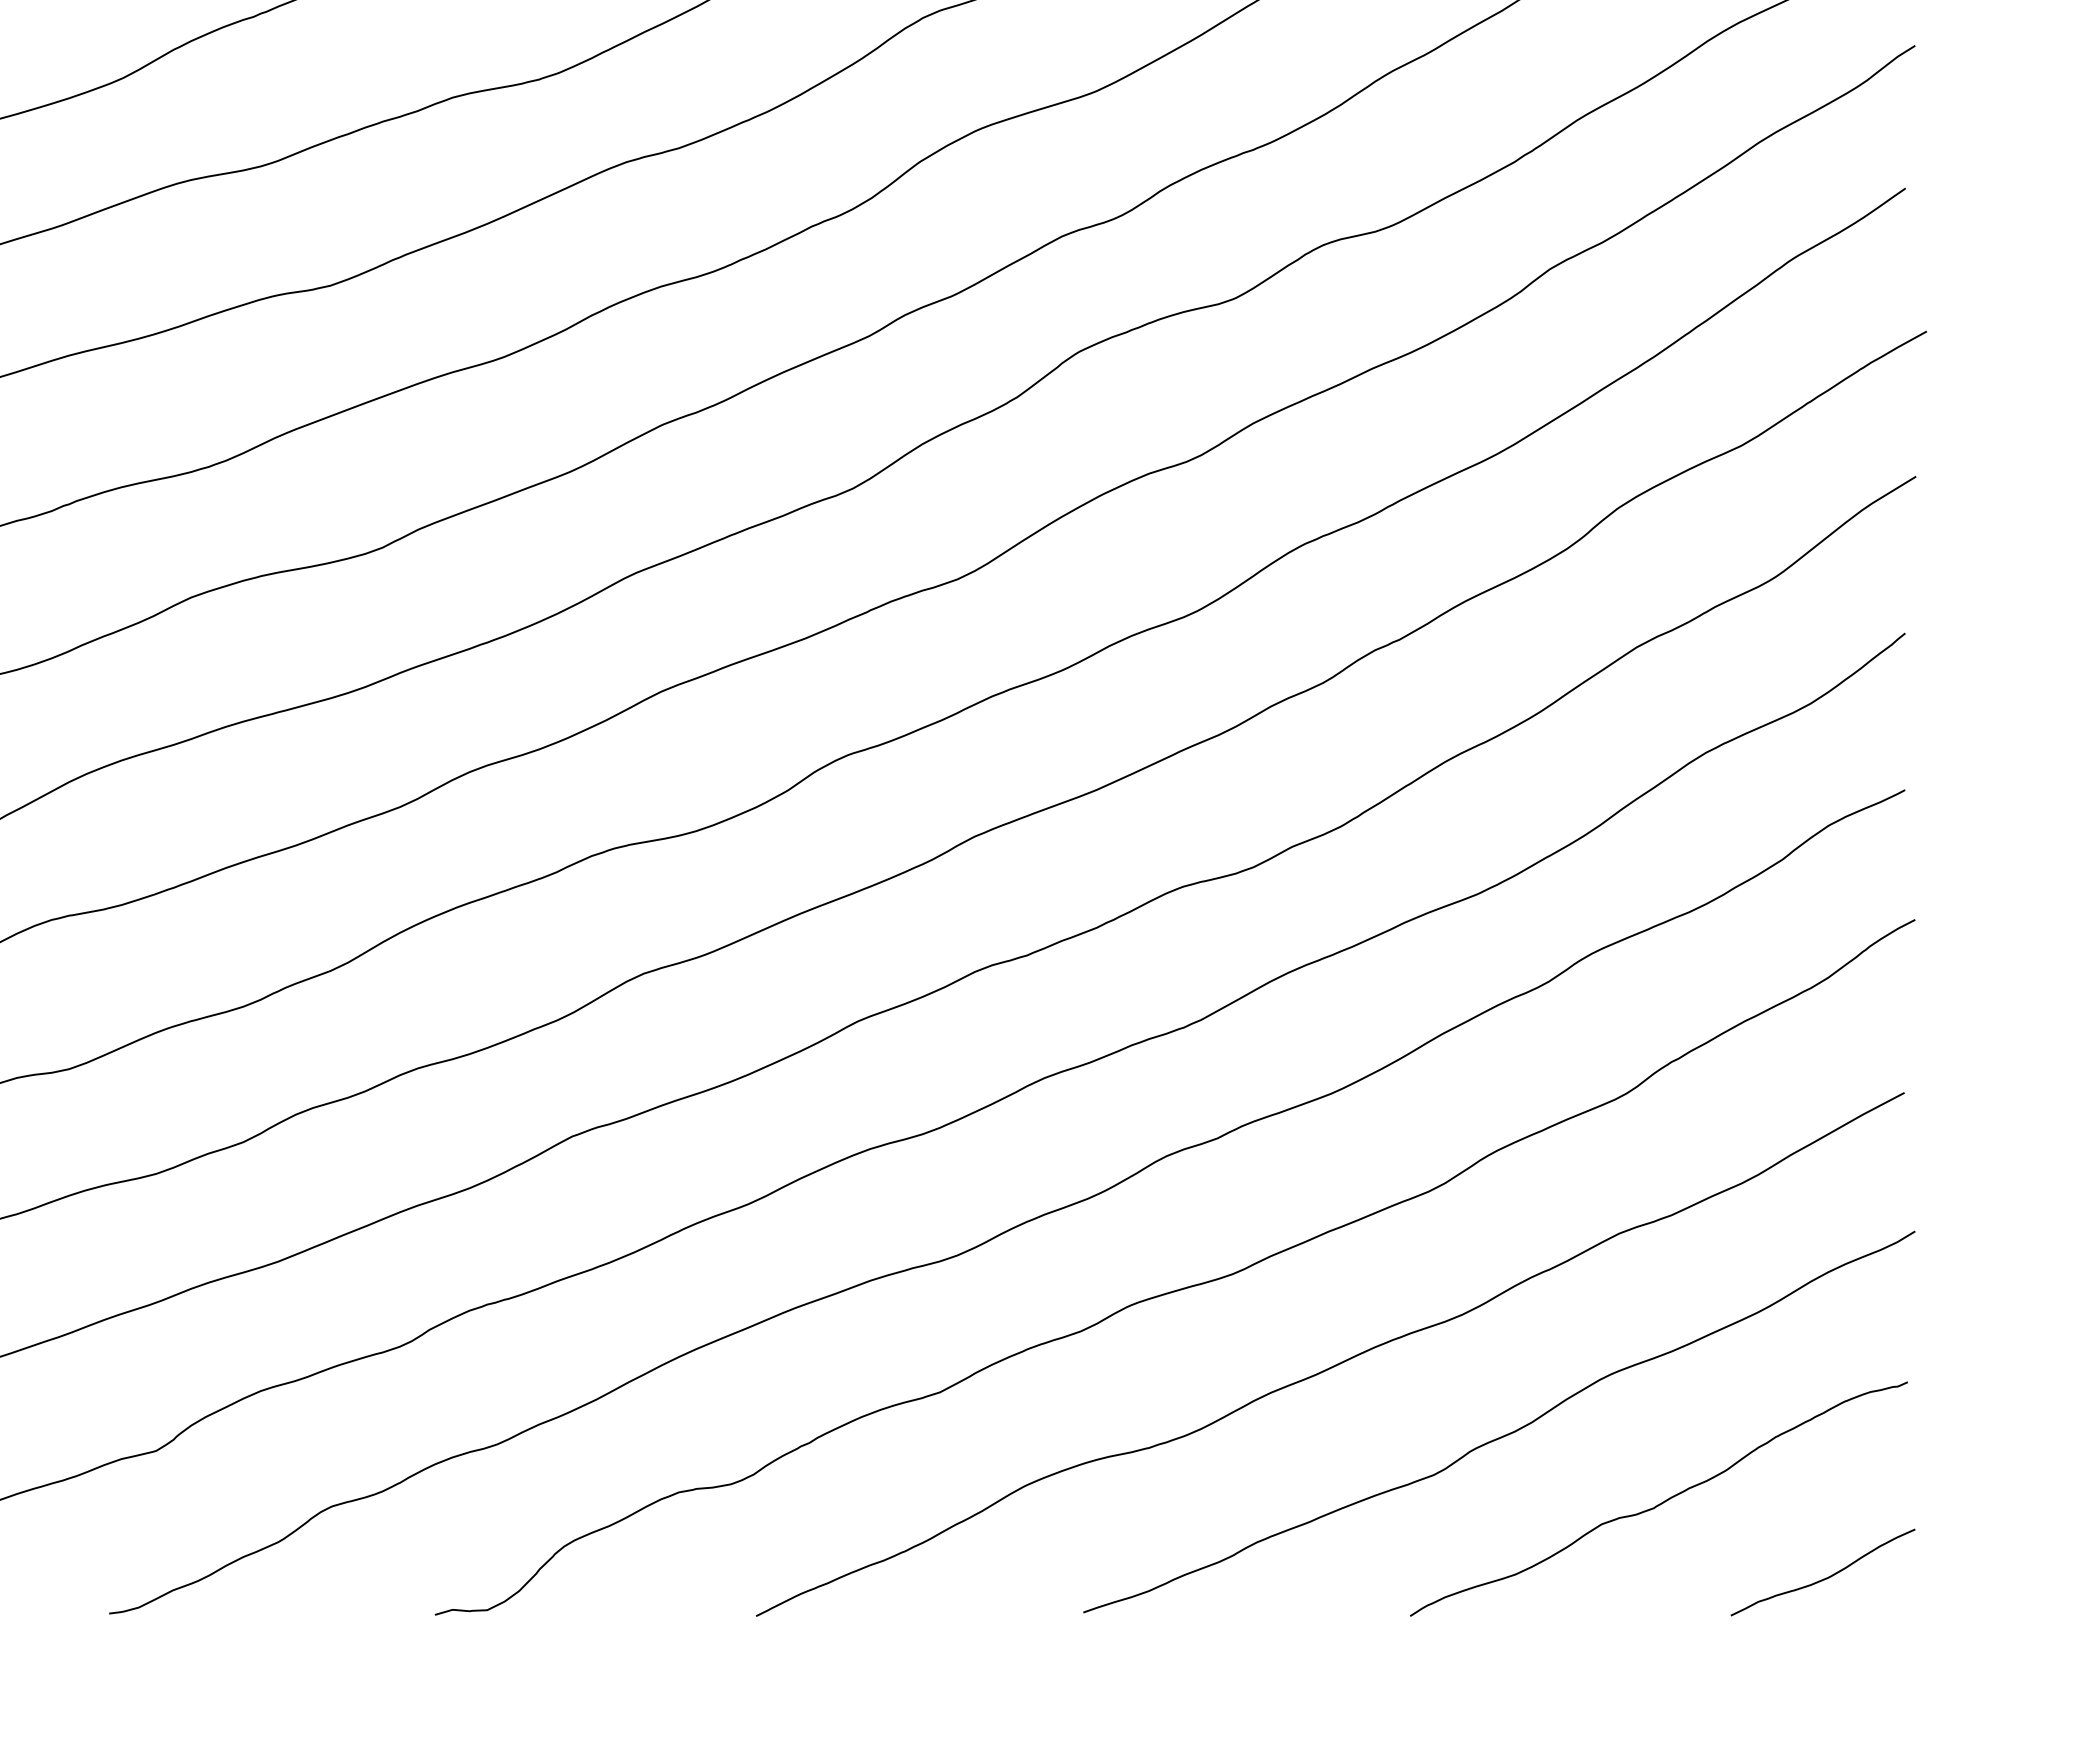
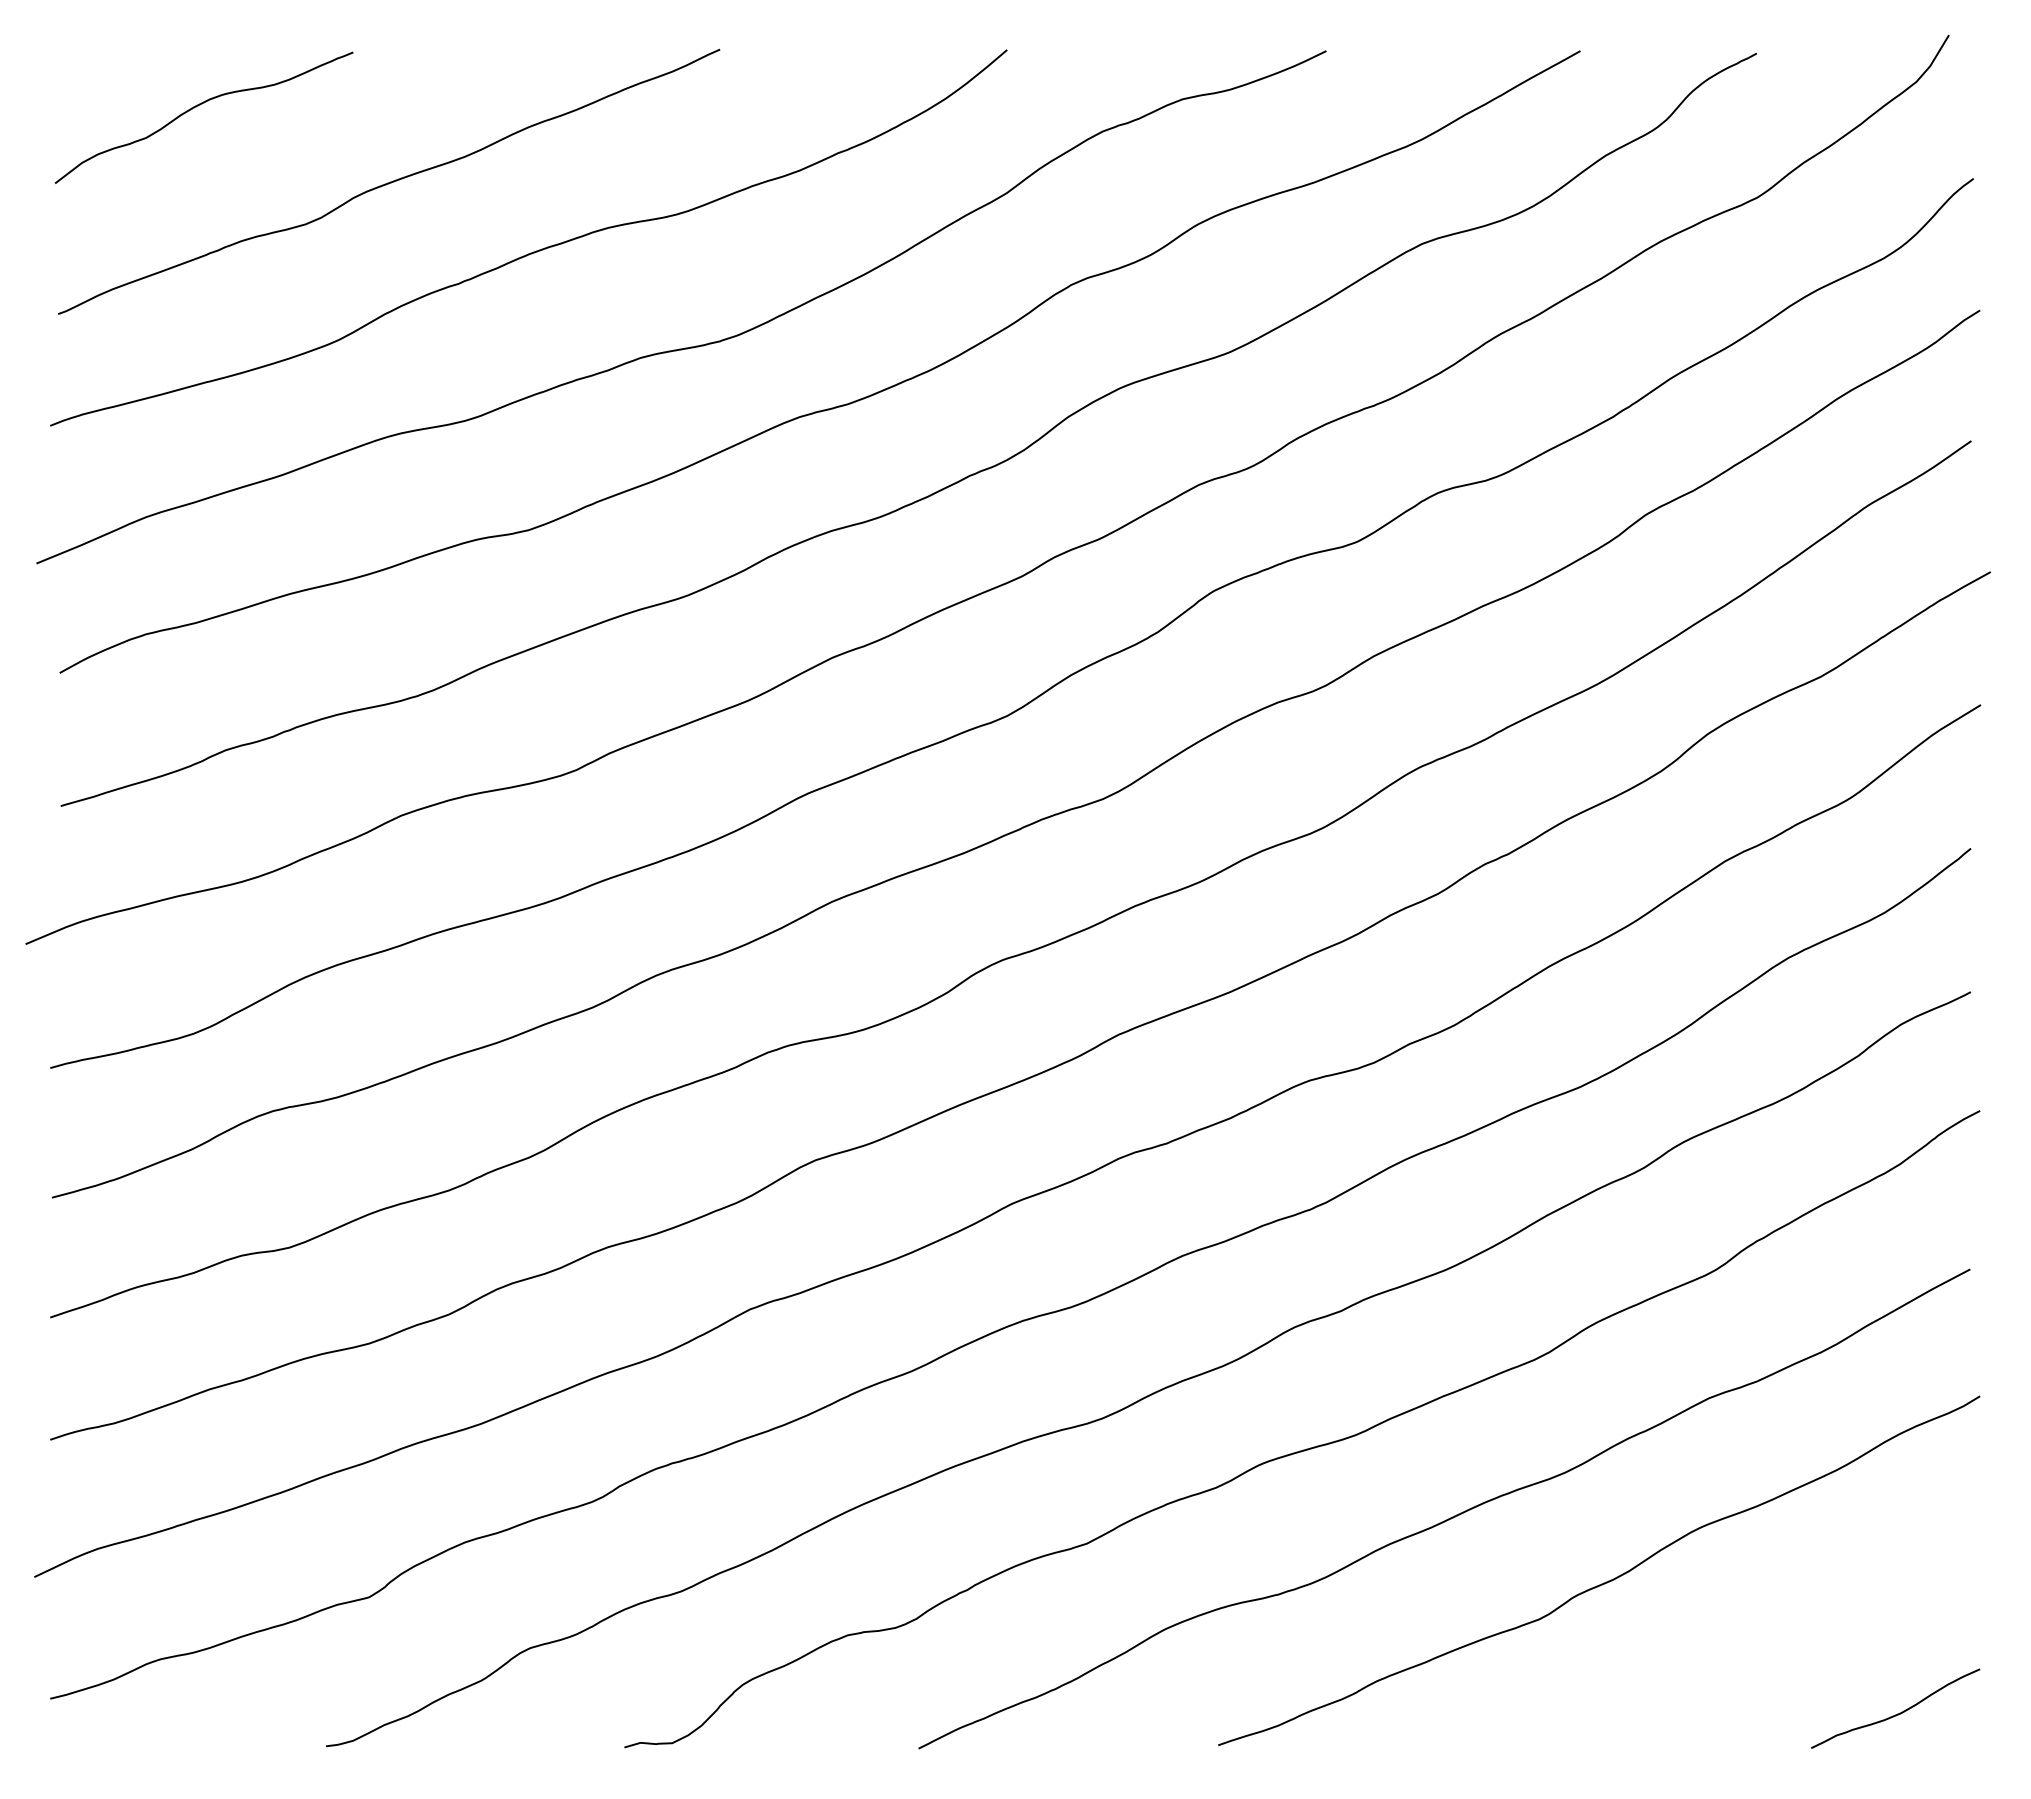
curve: (1661, 1502) -> (1747, 1644), removed

